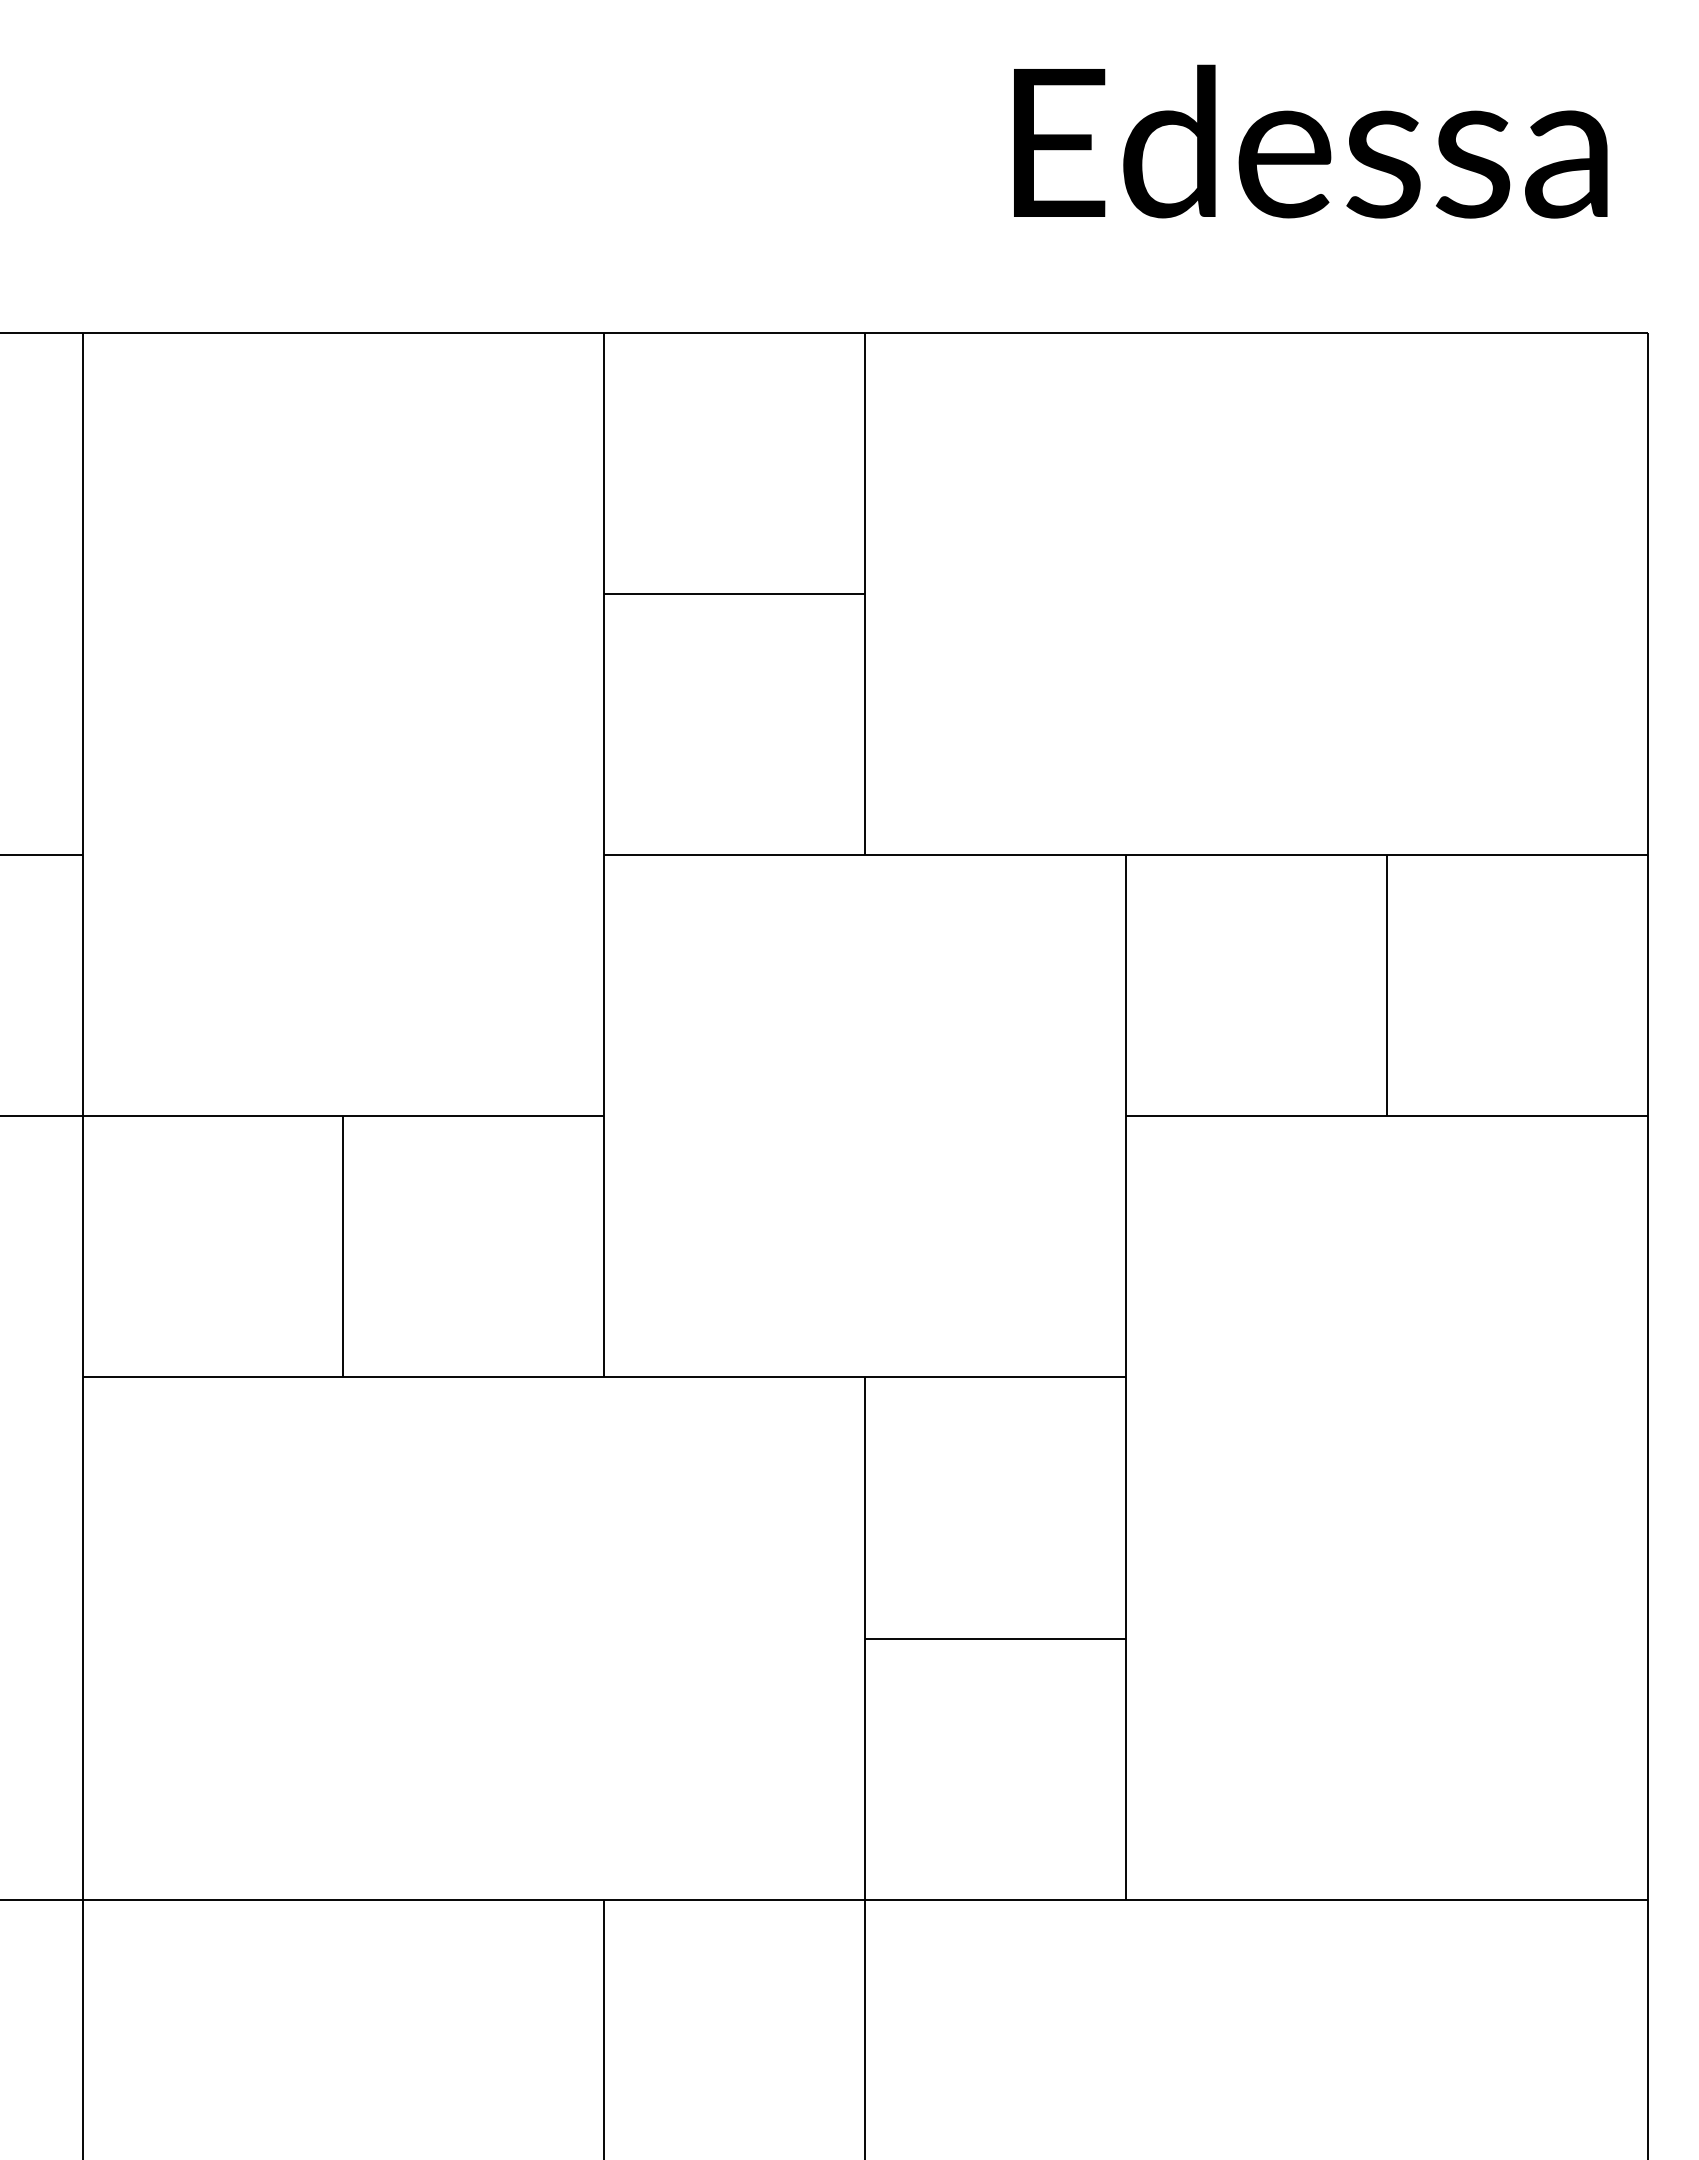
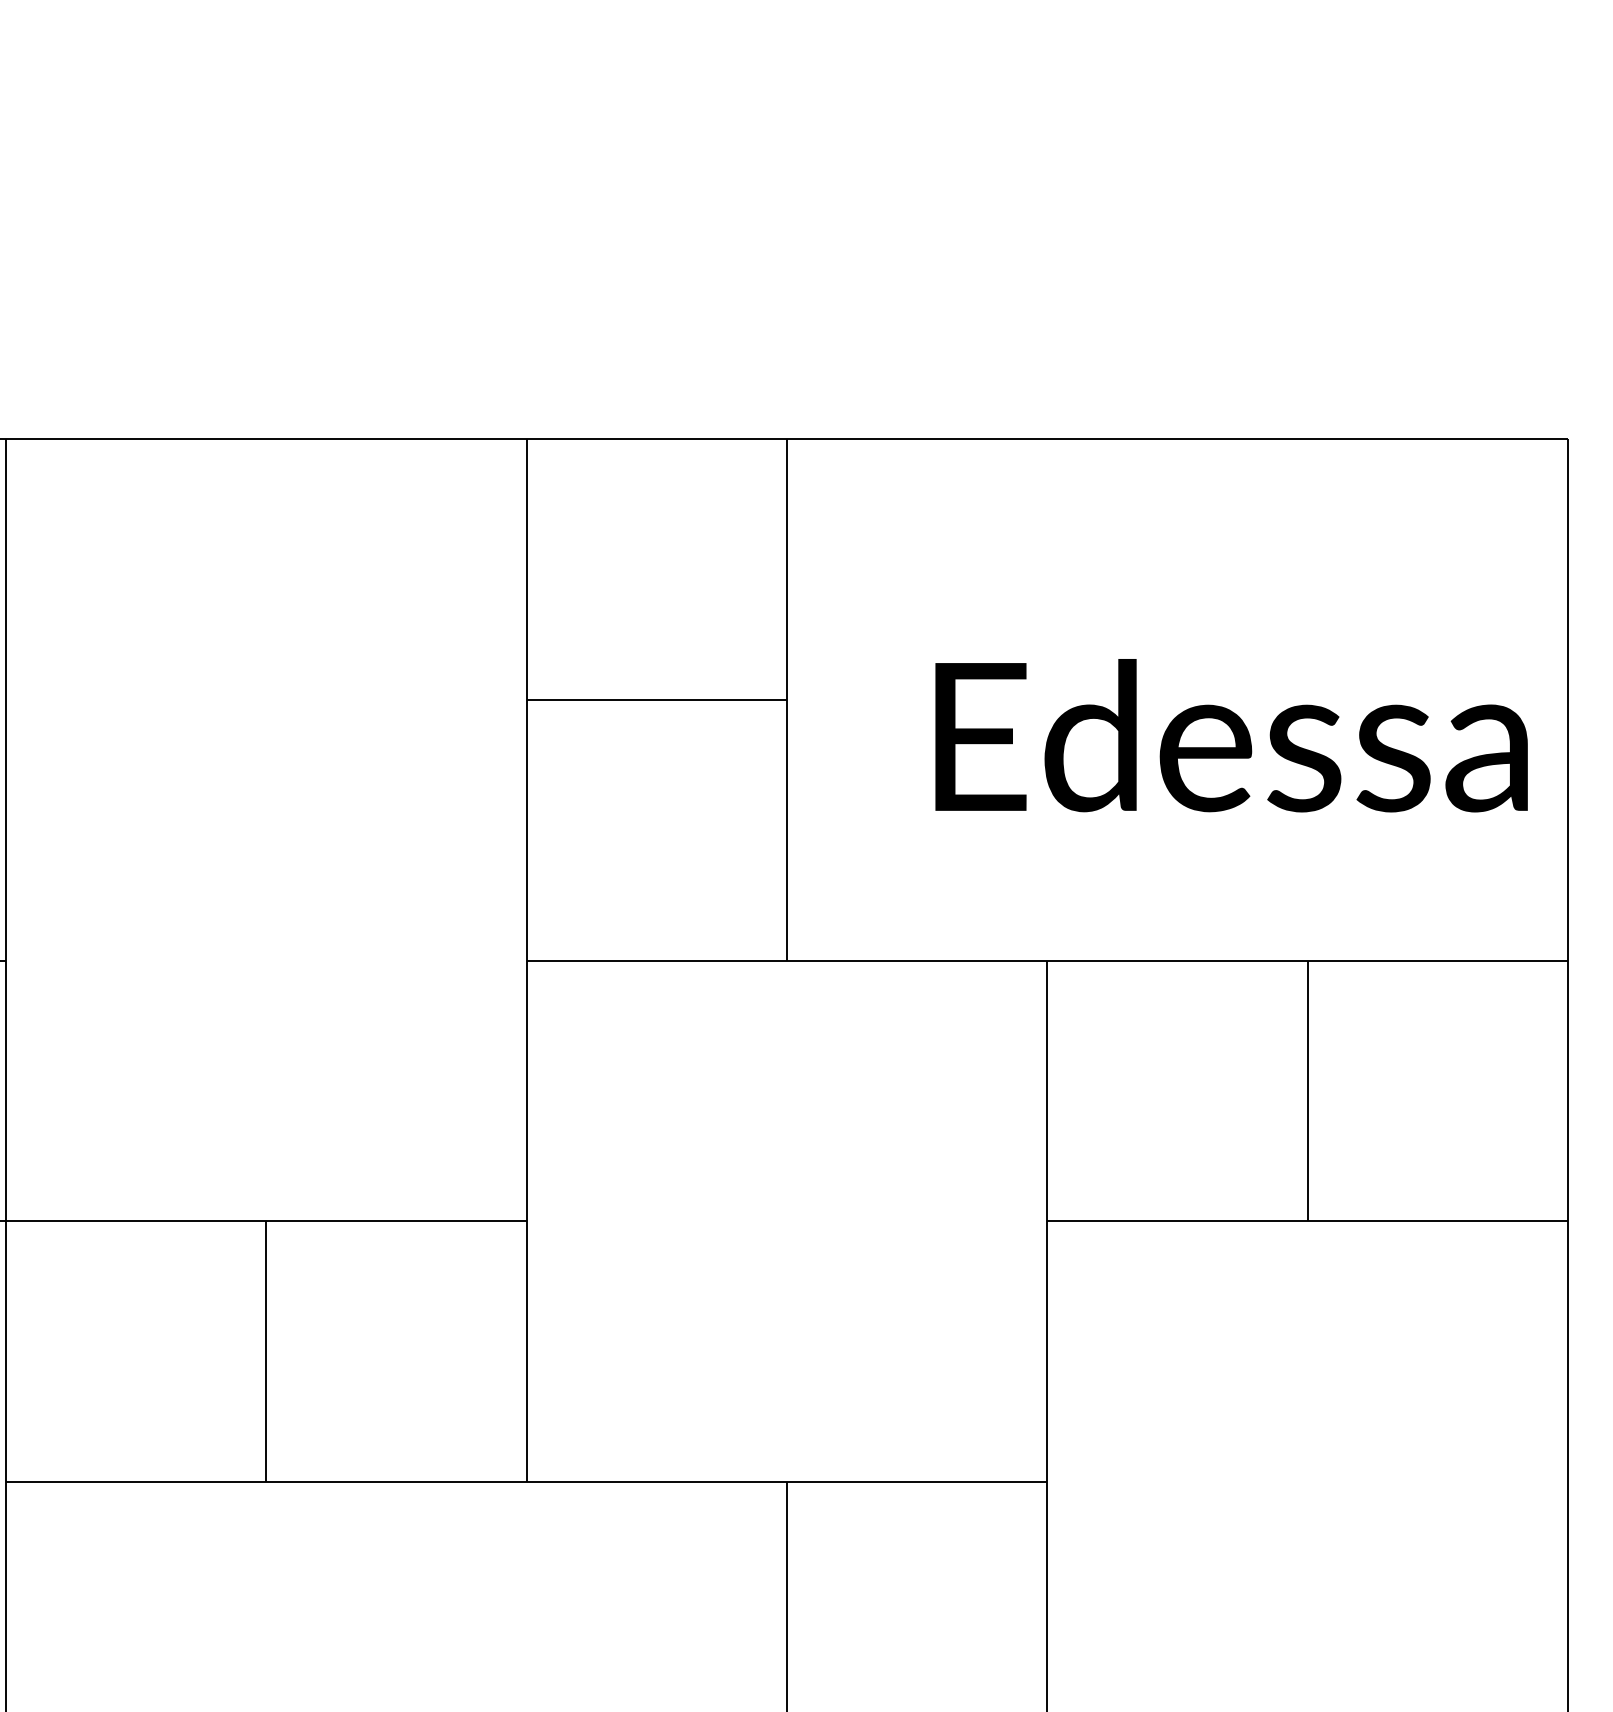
text: (1310, 141) -> (1231, 735), moved

